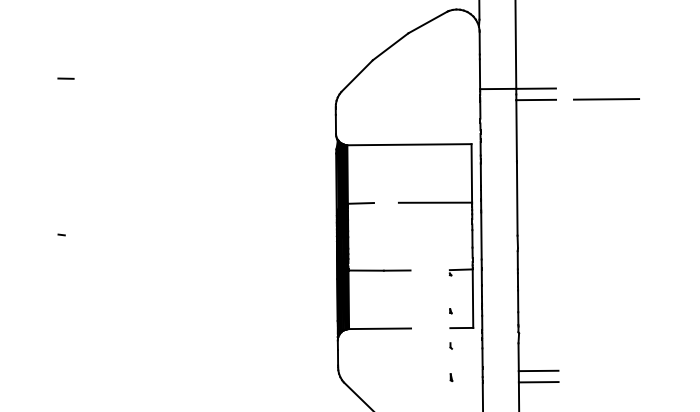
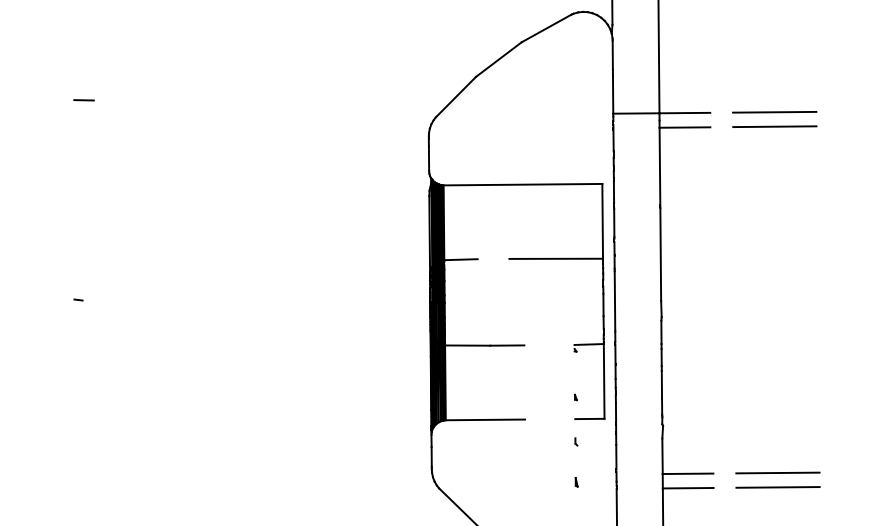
line: (606, 87) -> (774, 111), added
line: (608, 369) -> (777, 472), added
line: (608, 381) -> (777, 487), added

